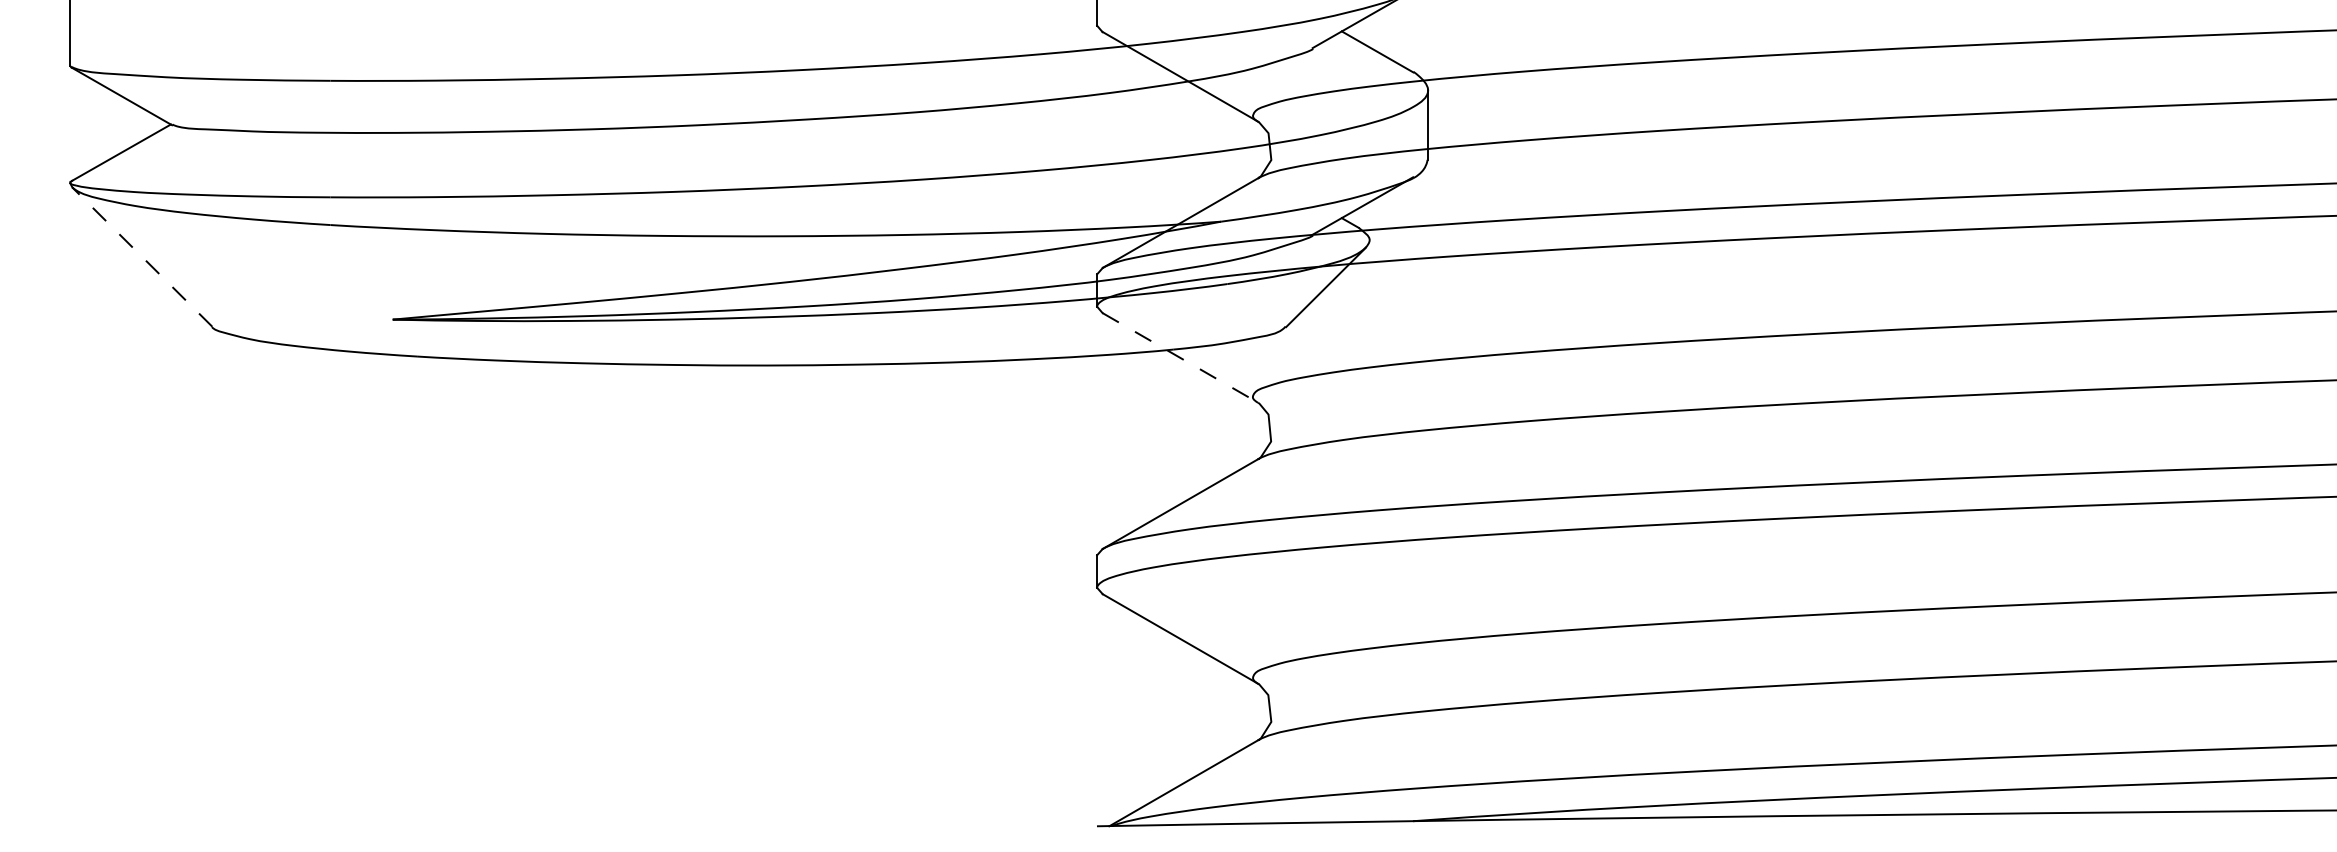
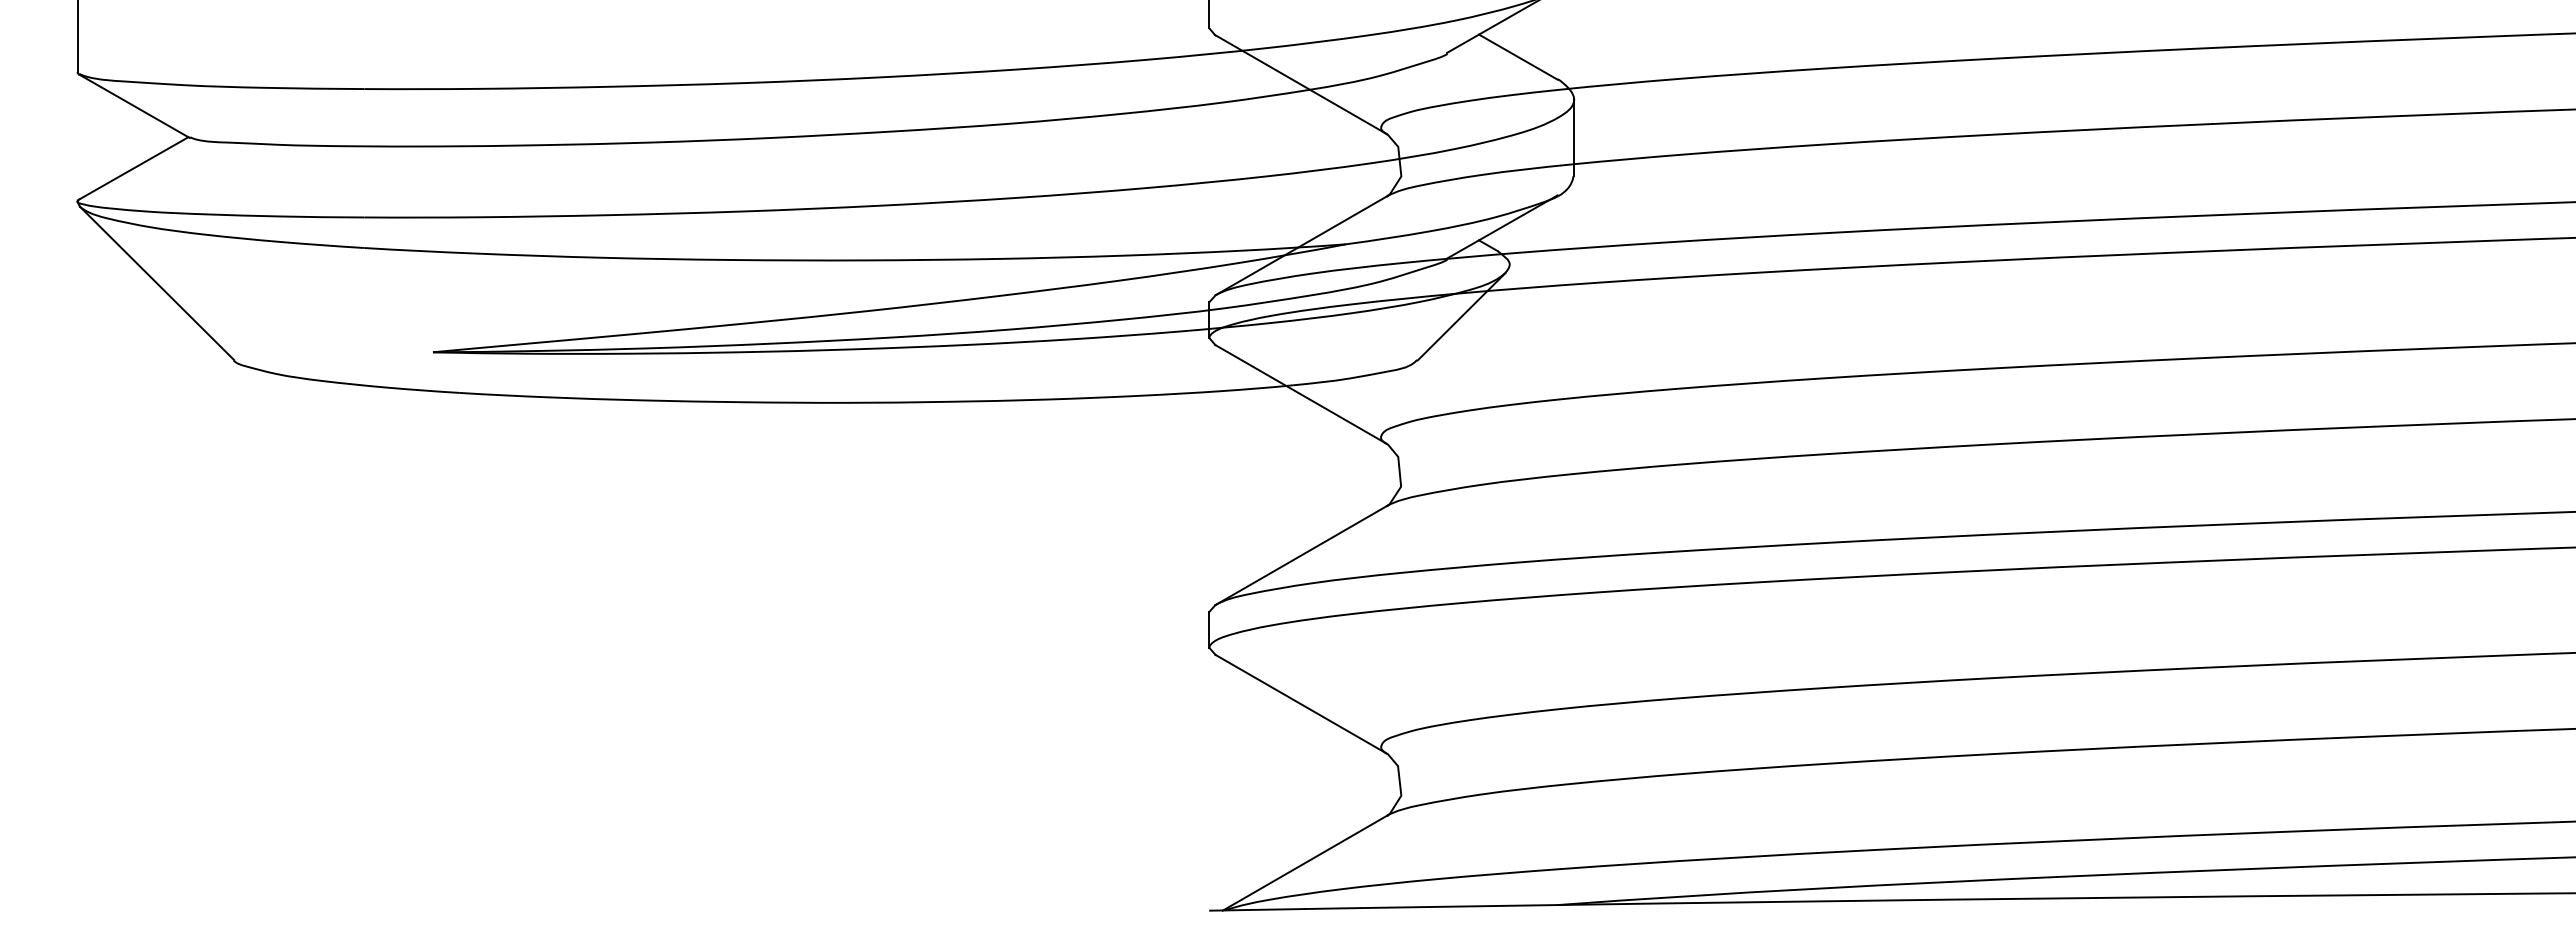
line: (142, 257) -> (157, 283), dashed -> solid
line: (1180, 357) -> (1301, 394), dashed -> solid

